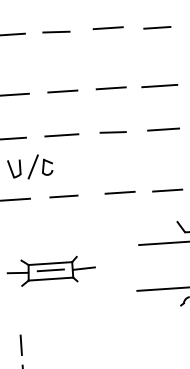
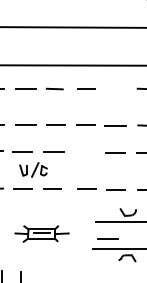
line: (156, 27) -> (115, 90), removed
line: (112, 132) -> (84, 152), removed
line: (159, 271) -> (107, 238), added

